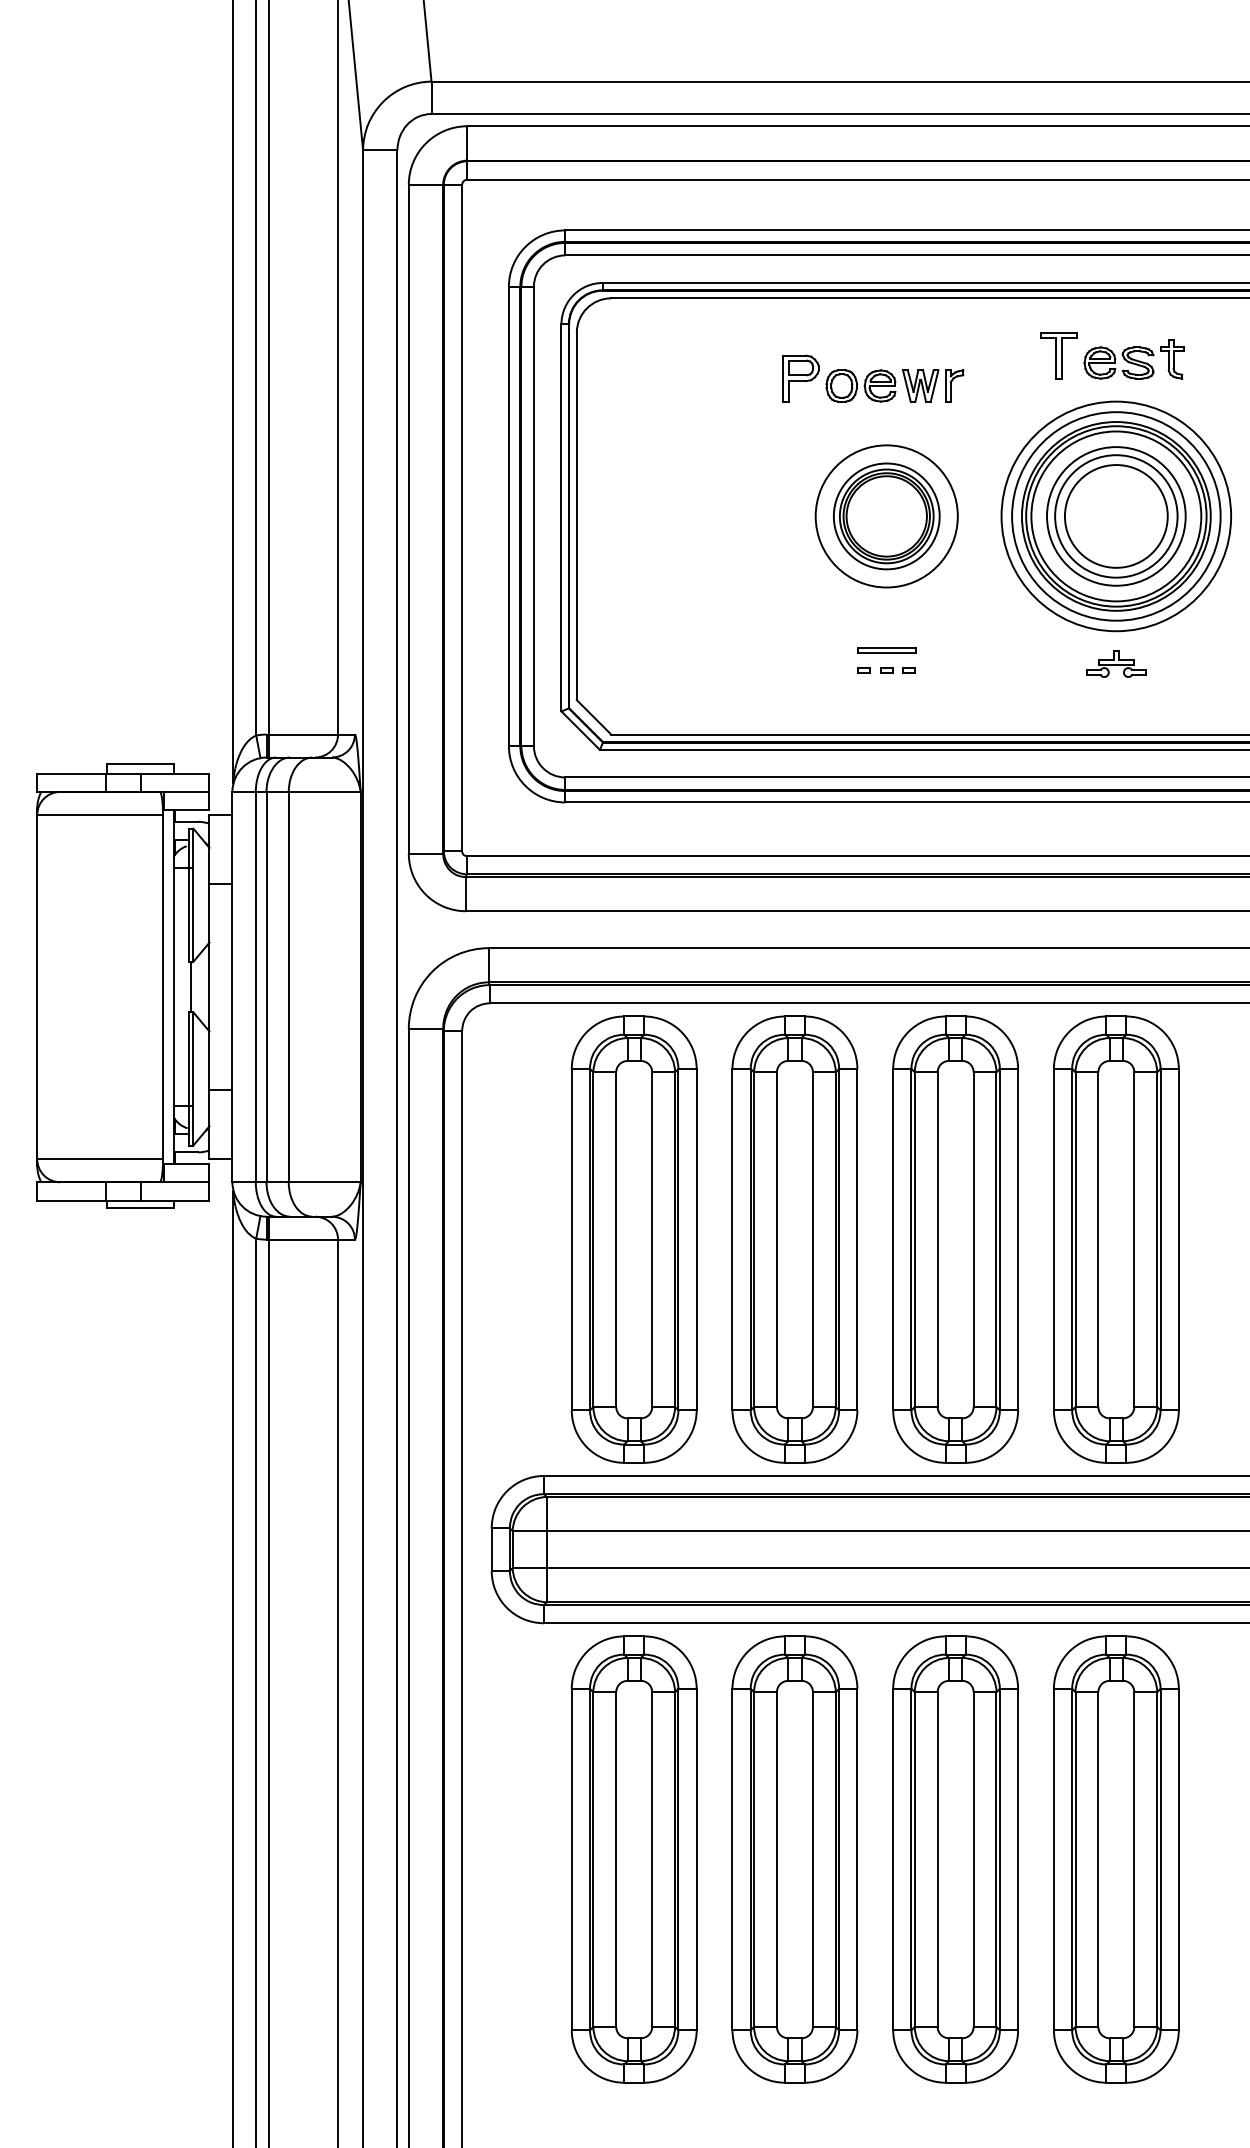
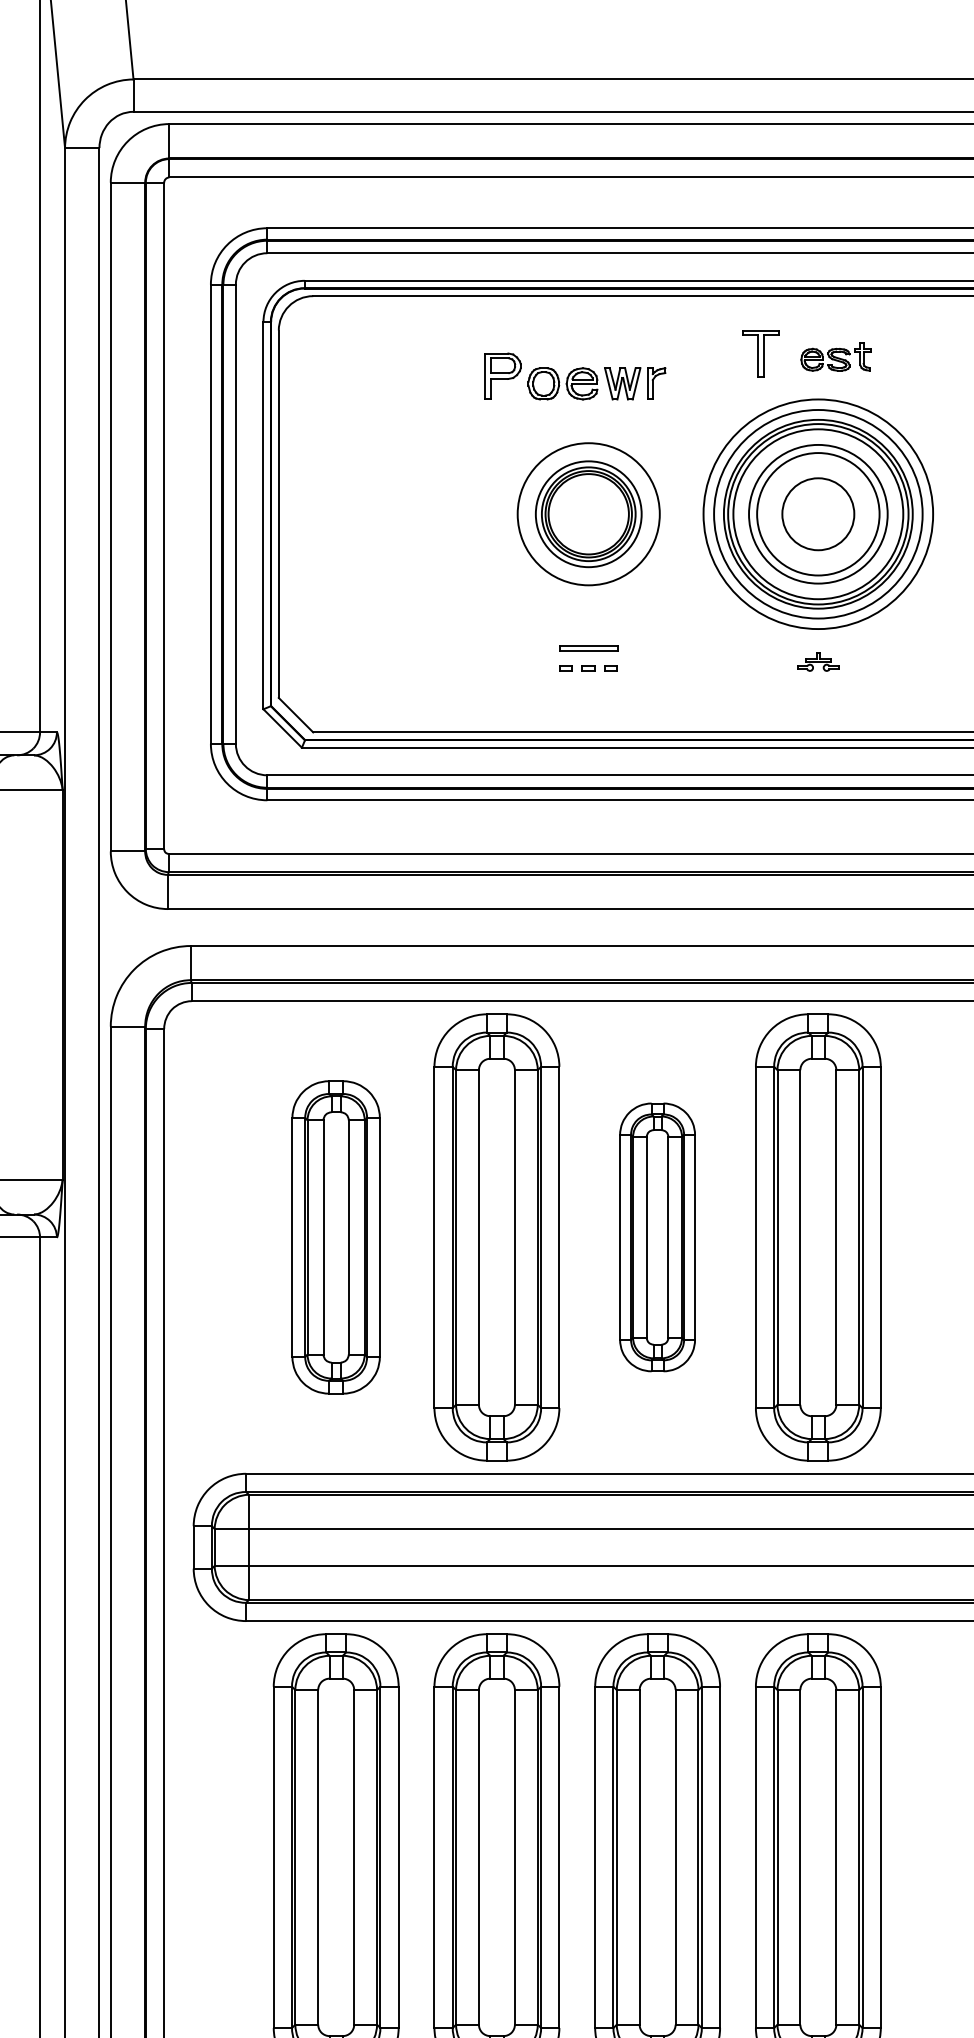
part: (1133, 359) -> (835, 357), size x0.7
circle: (1115, 516) -> (817, 514), size x0.7
part: (1116, 663) -> (818, 661), size x0.7
part: (633, 1239) -> (335, 1237), size x0.7
part: (955, 1239) -> (657, 1237), size x0.6

